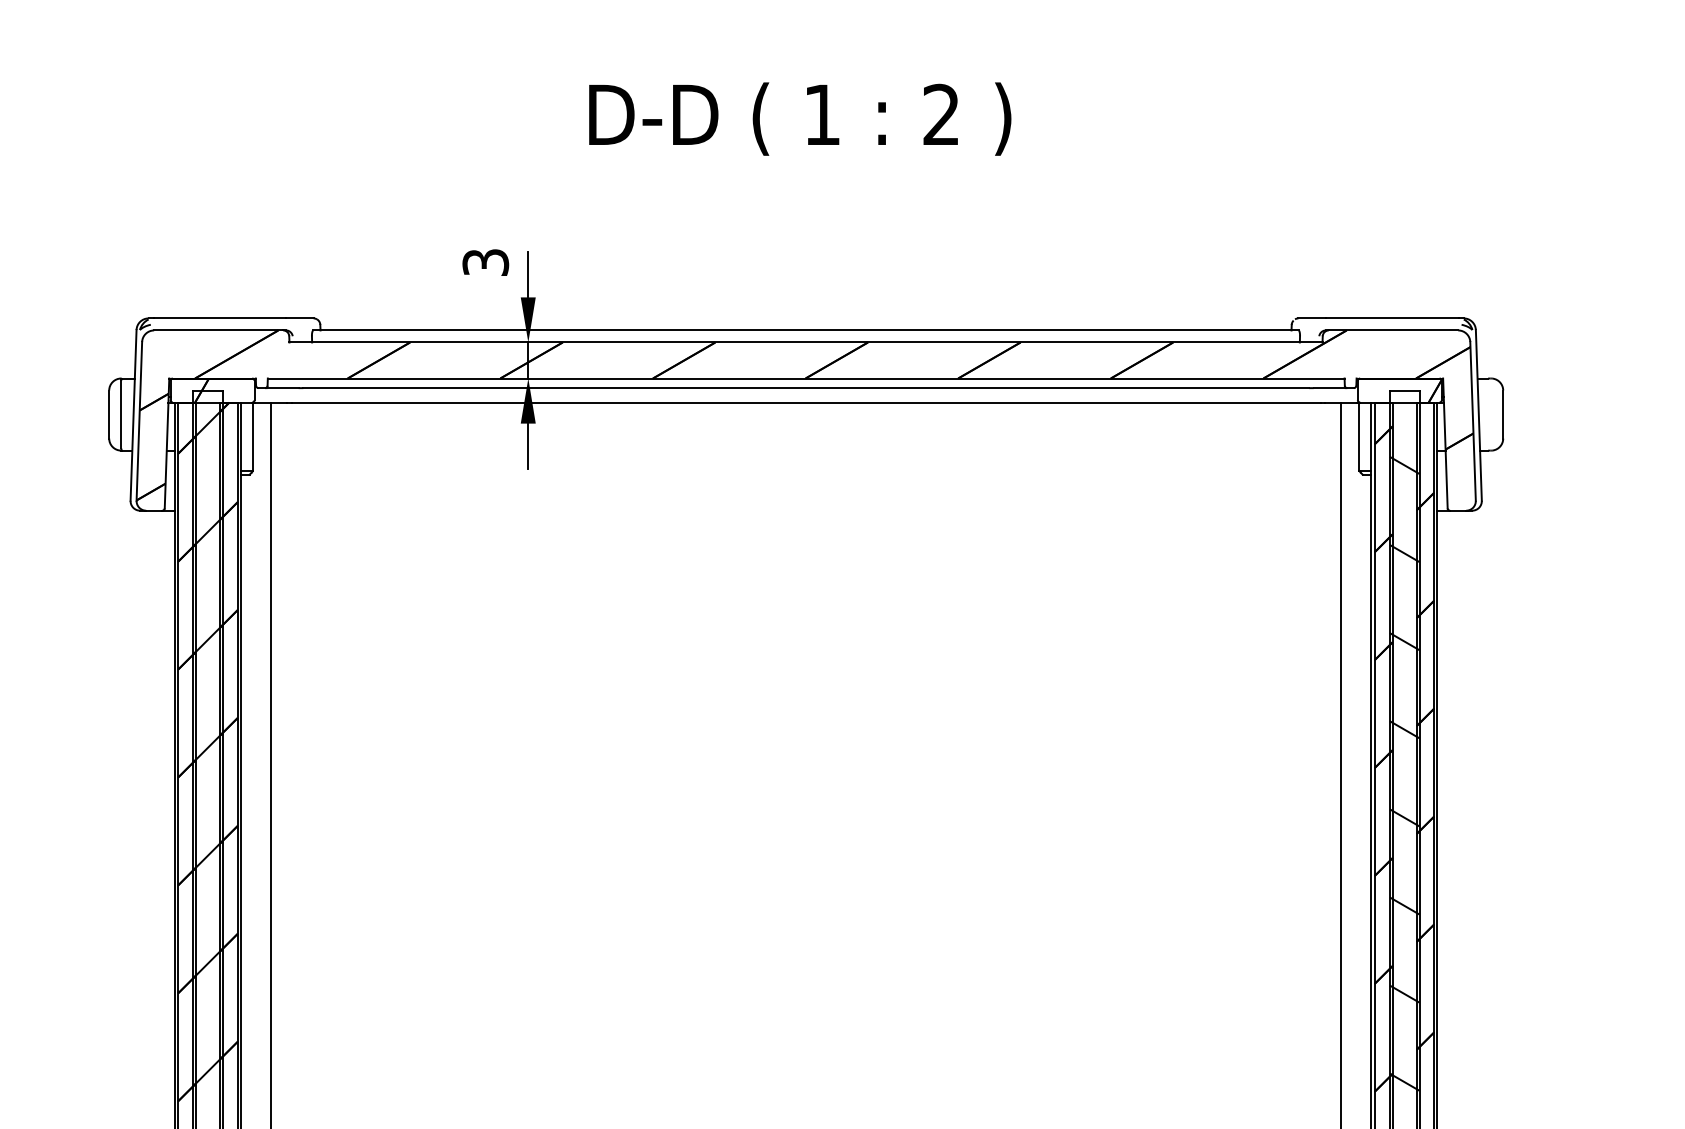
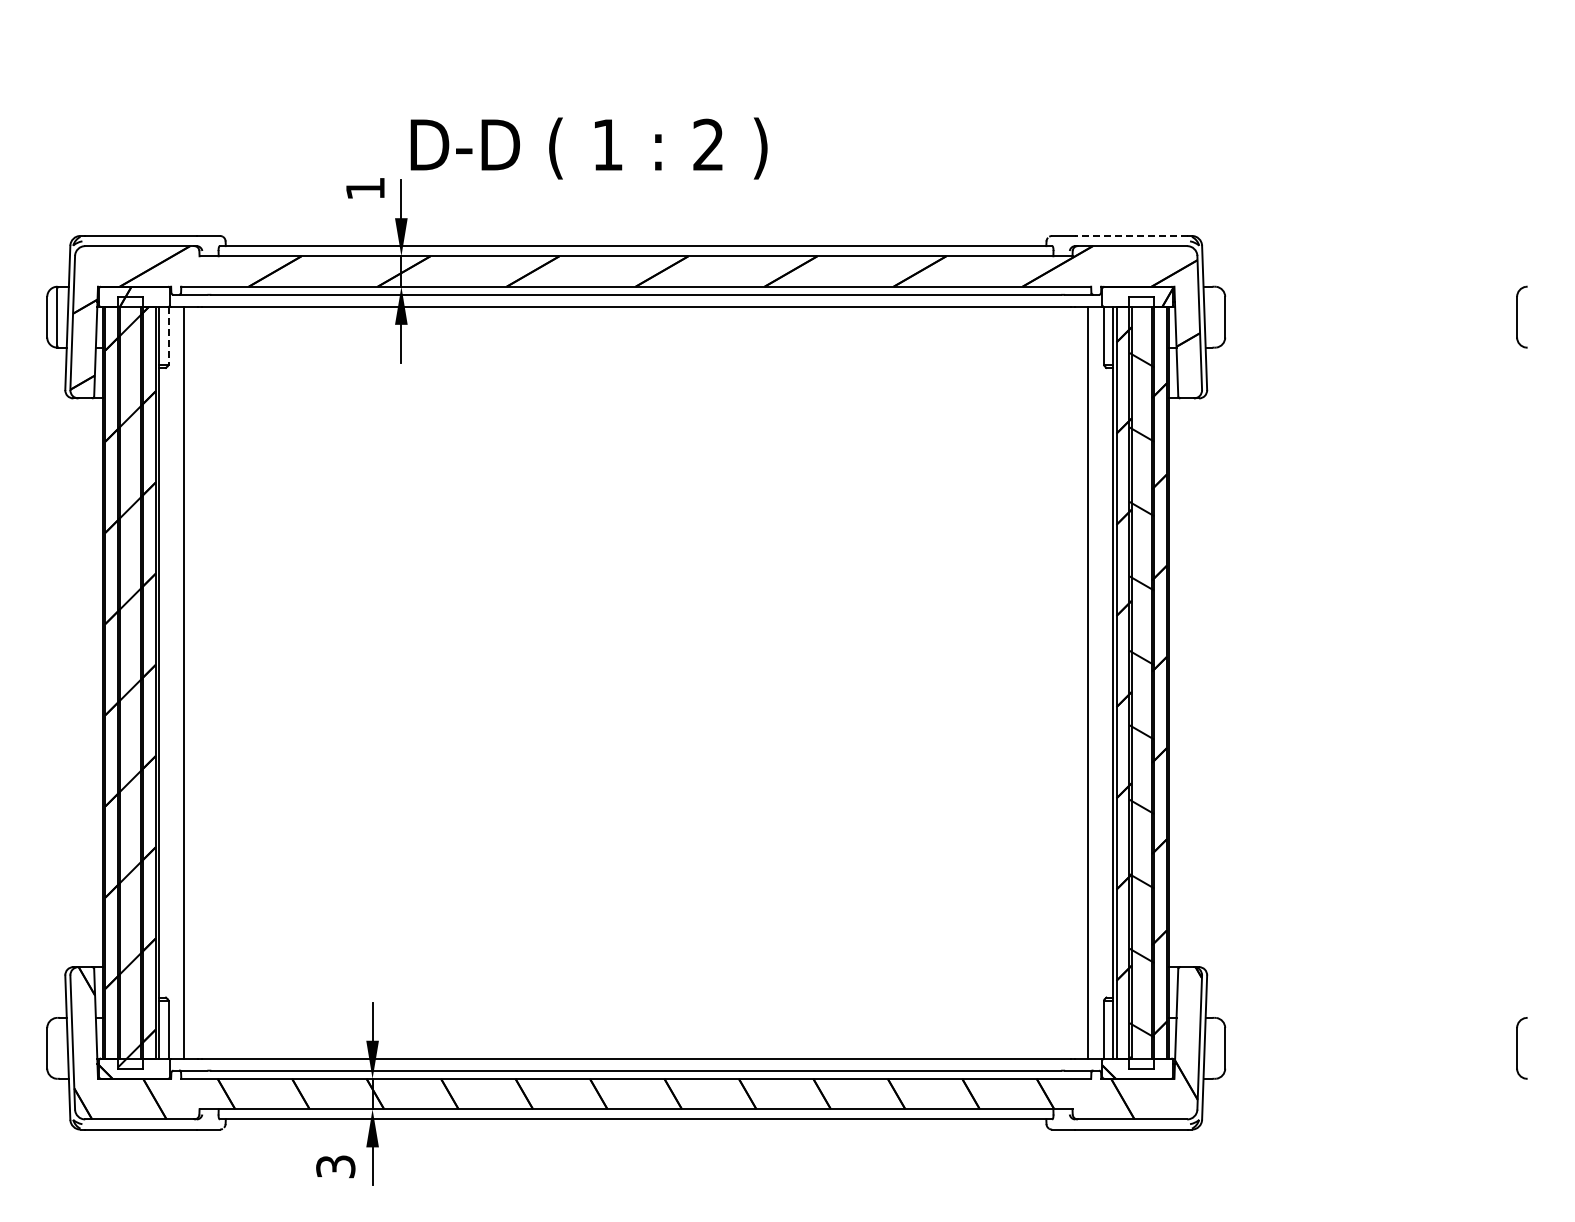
text: (799, 119) -> (588, 148), moved
text: (485, 262) -> (365, 188), 3 -> 1
line: (1391, 317) -> (1130, 235), solid -> dashed
line: (252, 436) -> (168, 335), solid -> dashed

